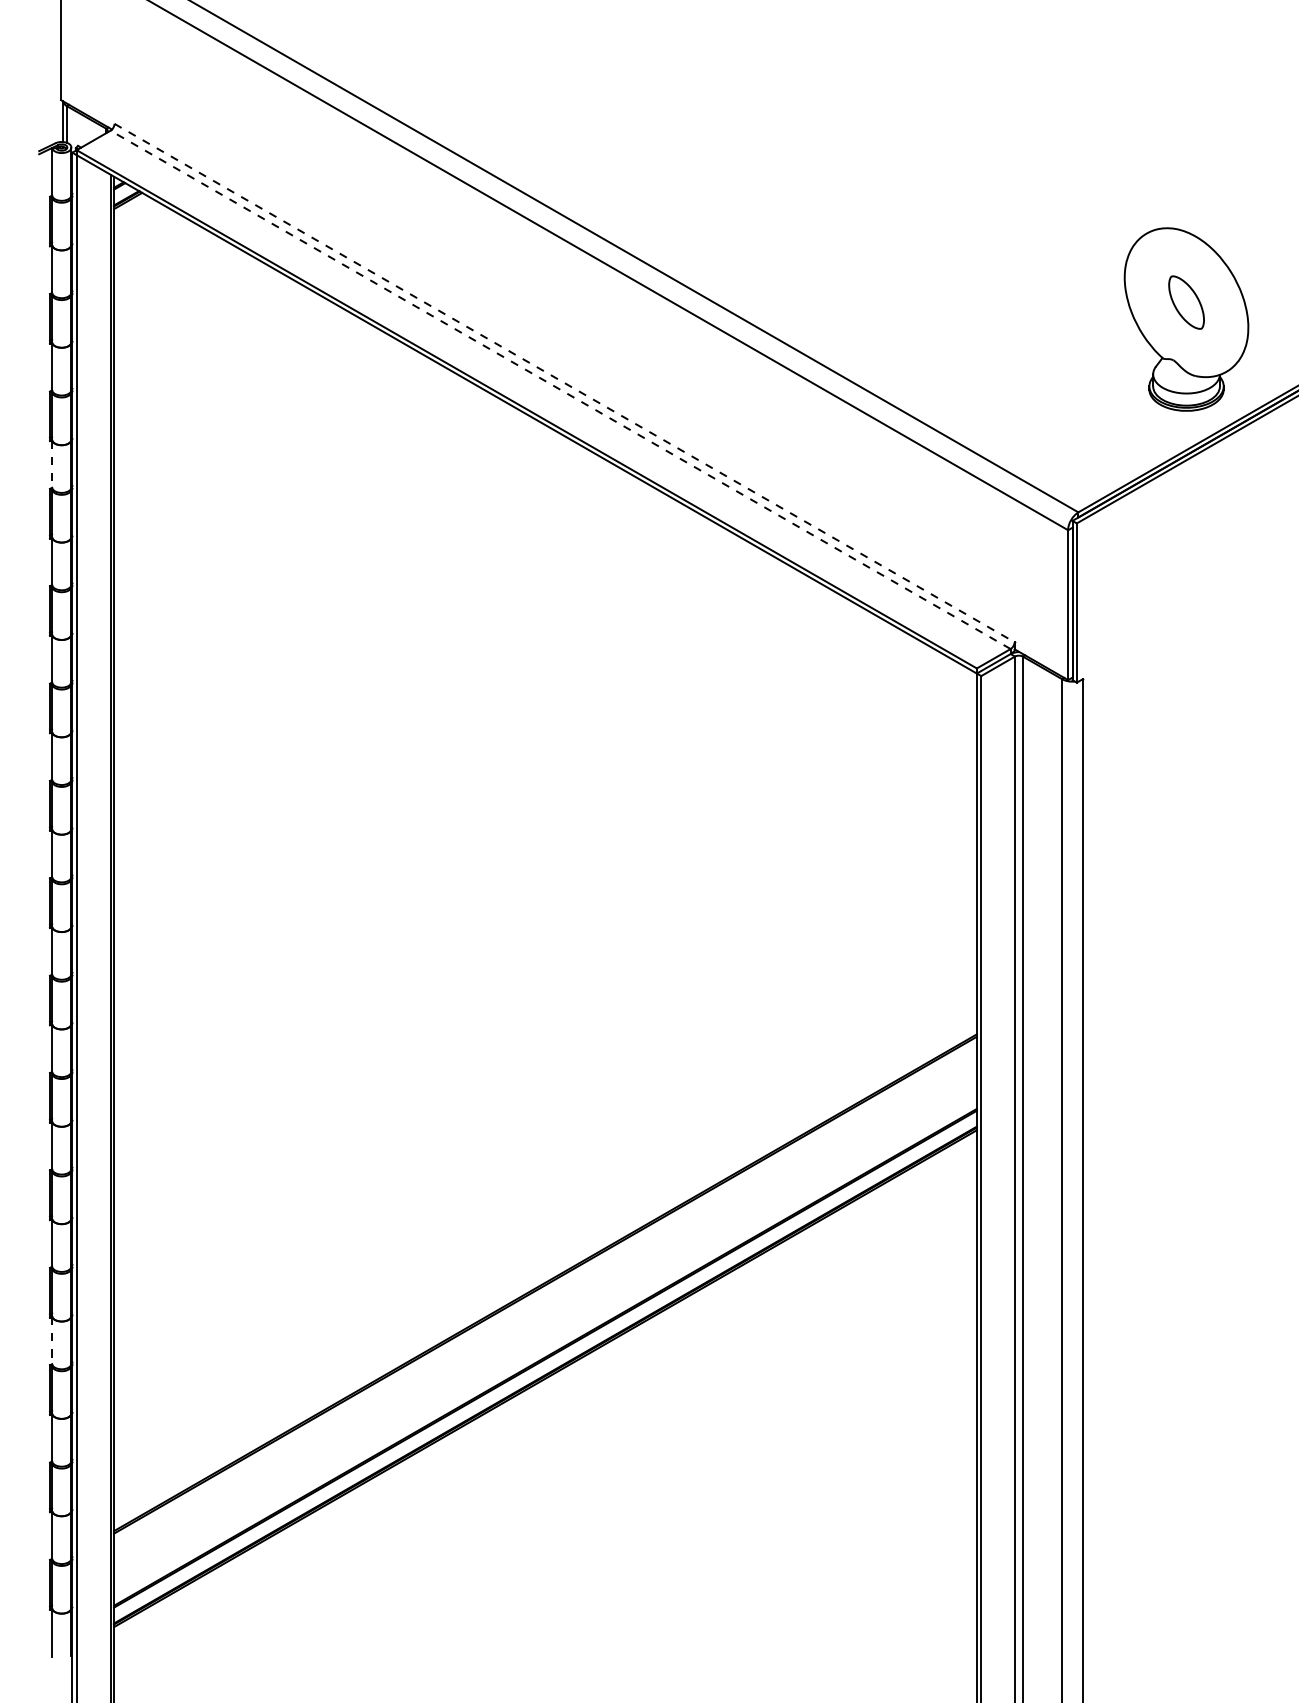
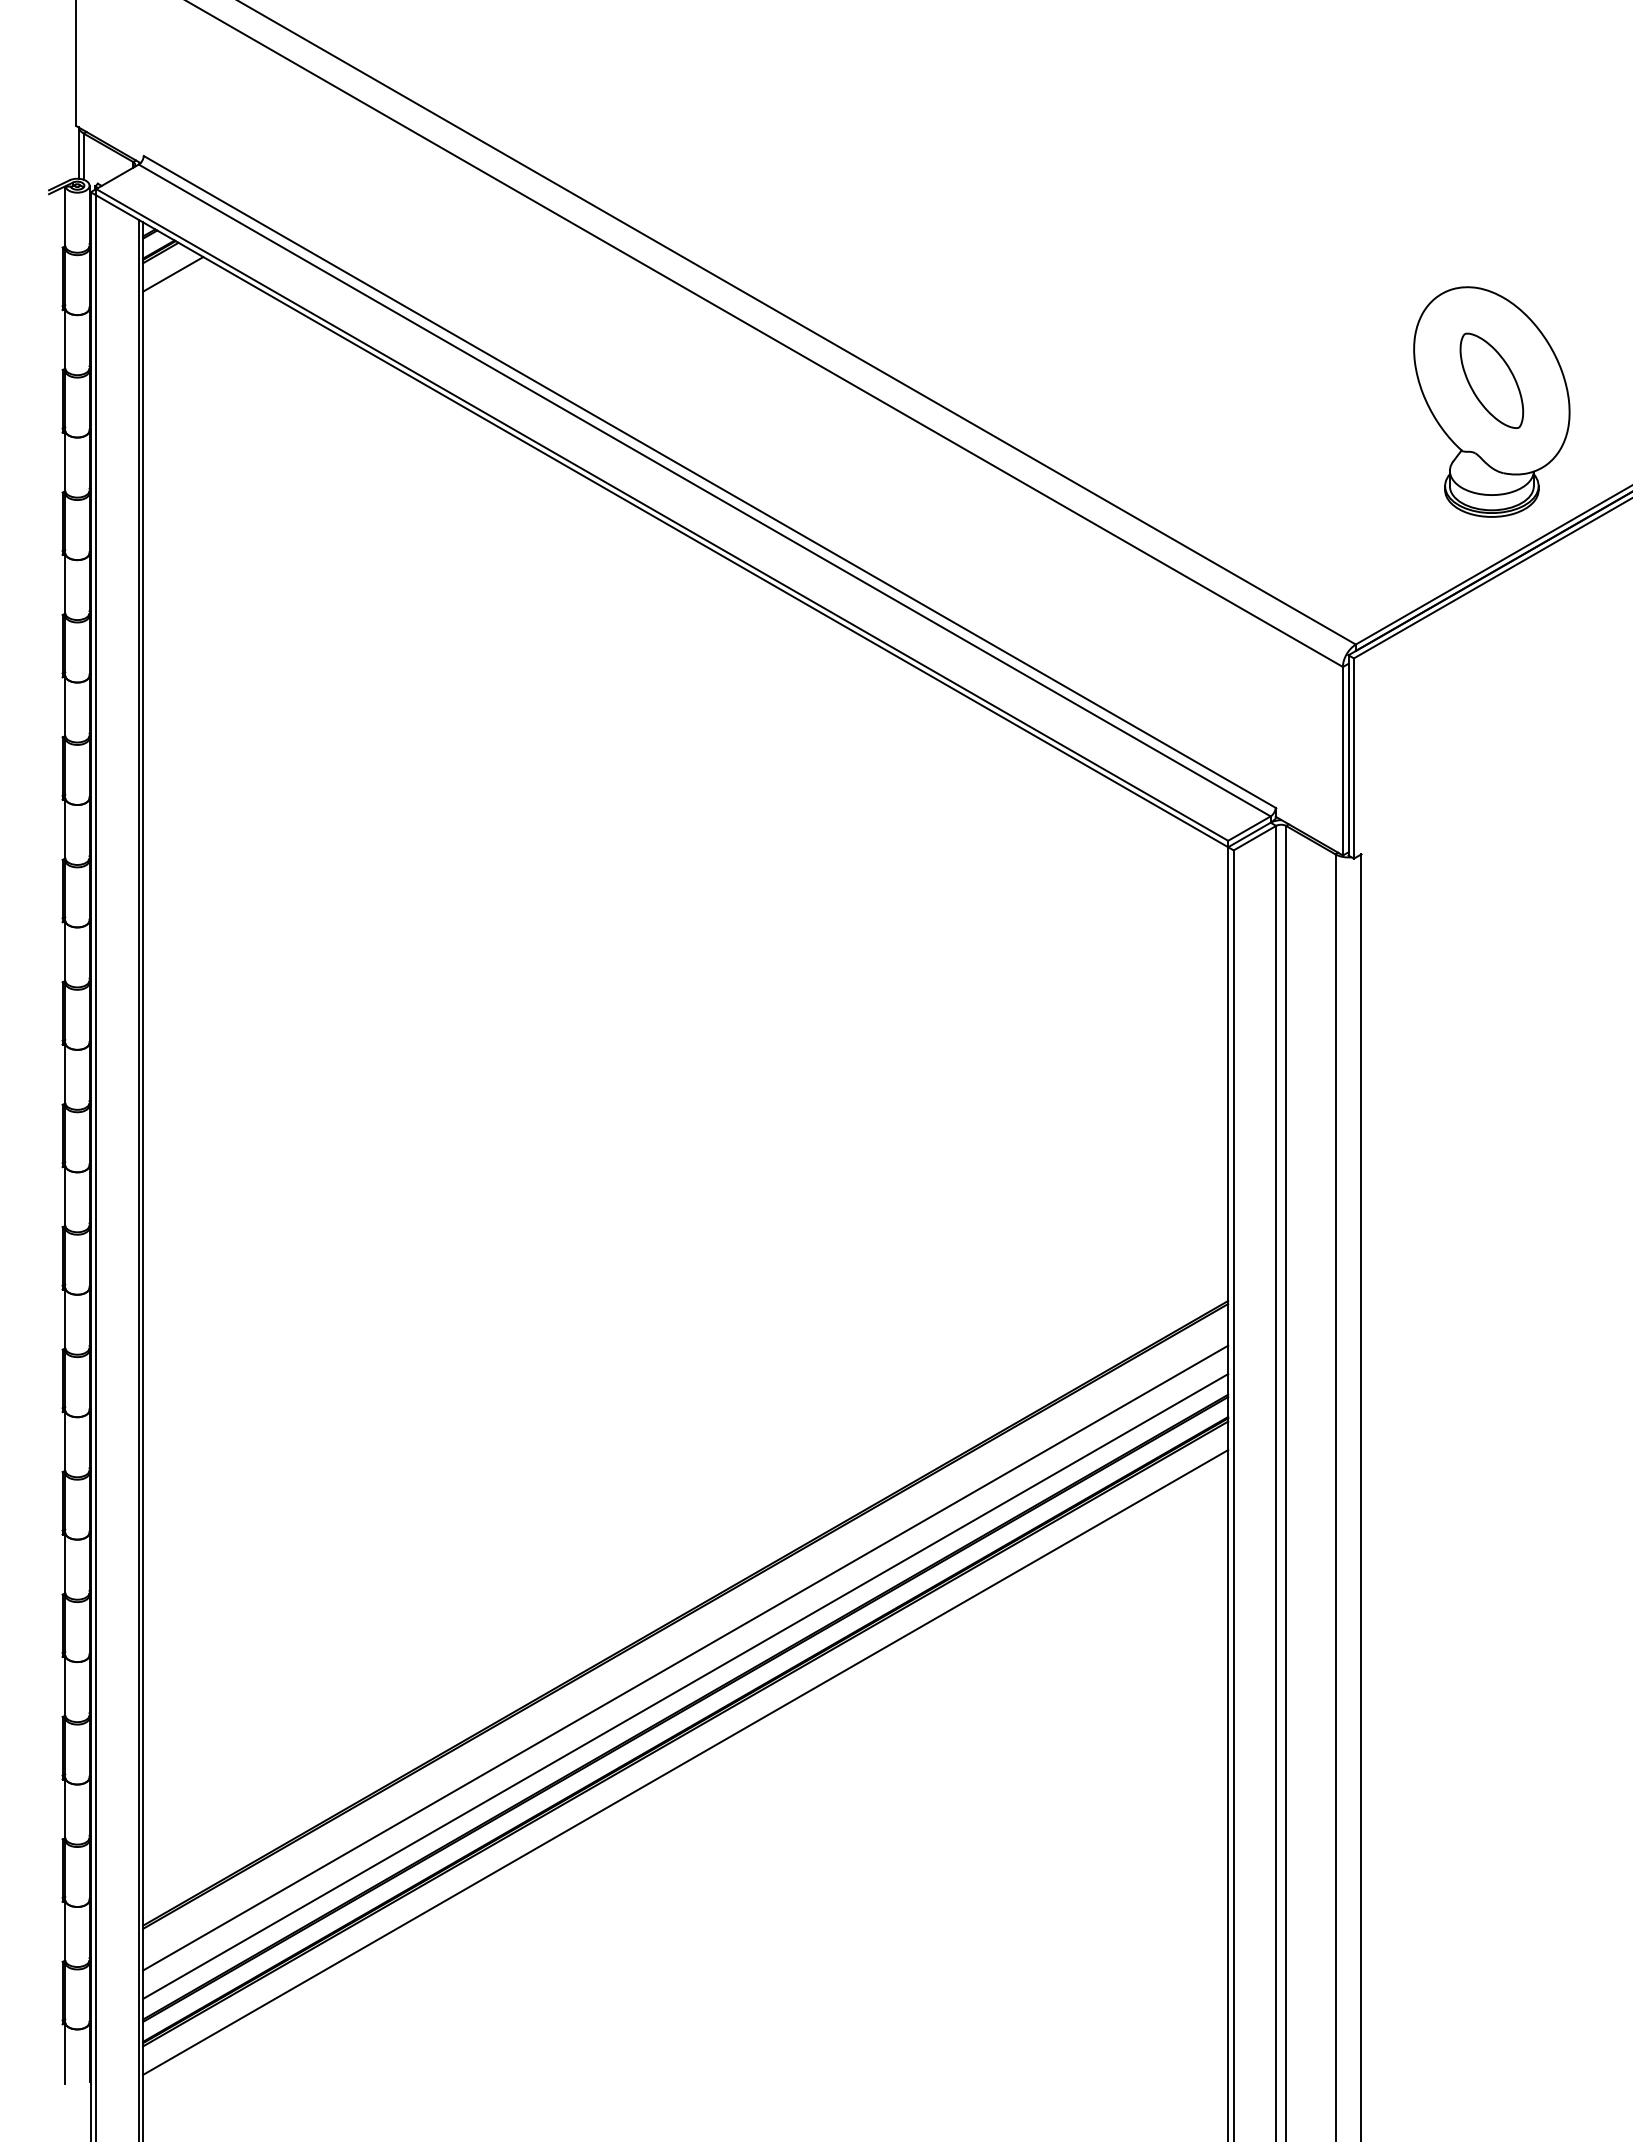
line: (138, 218) -> (173, 274), added
part: (1186, 302) -> (1491, 380), size x1.43
line: (565, 383) -> (710, 482), dashed -> solid
line: (560, 389) -> (704, 490), dashed -> solid
line: (52, 464) -> (65, 584), dashed -> solid
line: (545, 1317) -> (685, 1657), added
line: (52, 1340) -> (65, 1686), dashed -> solid
line: (545, 1340) -> (685, 1686), added
line: (545, 1401) -> (685, 1762), added

